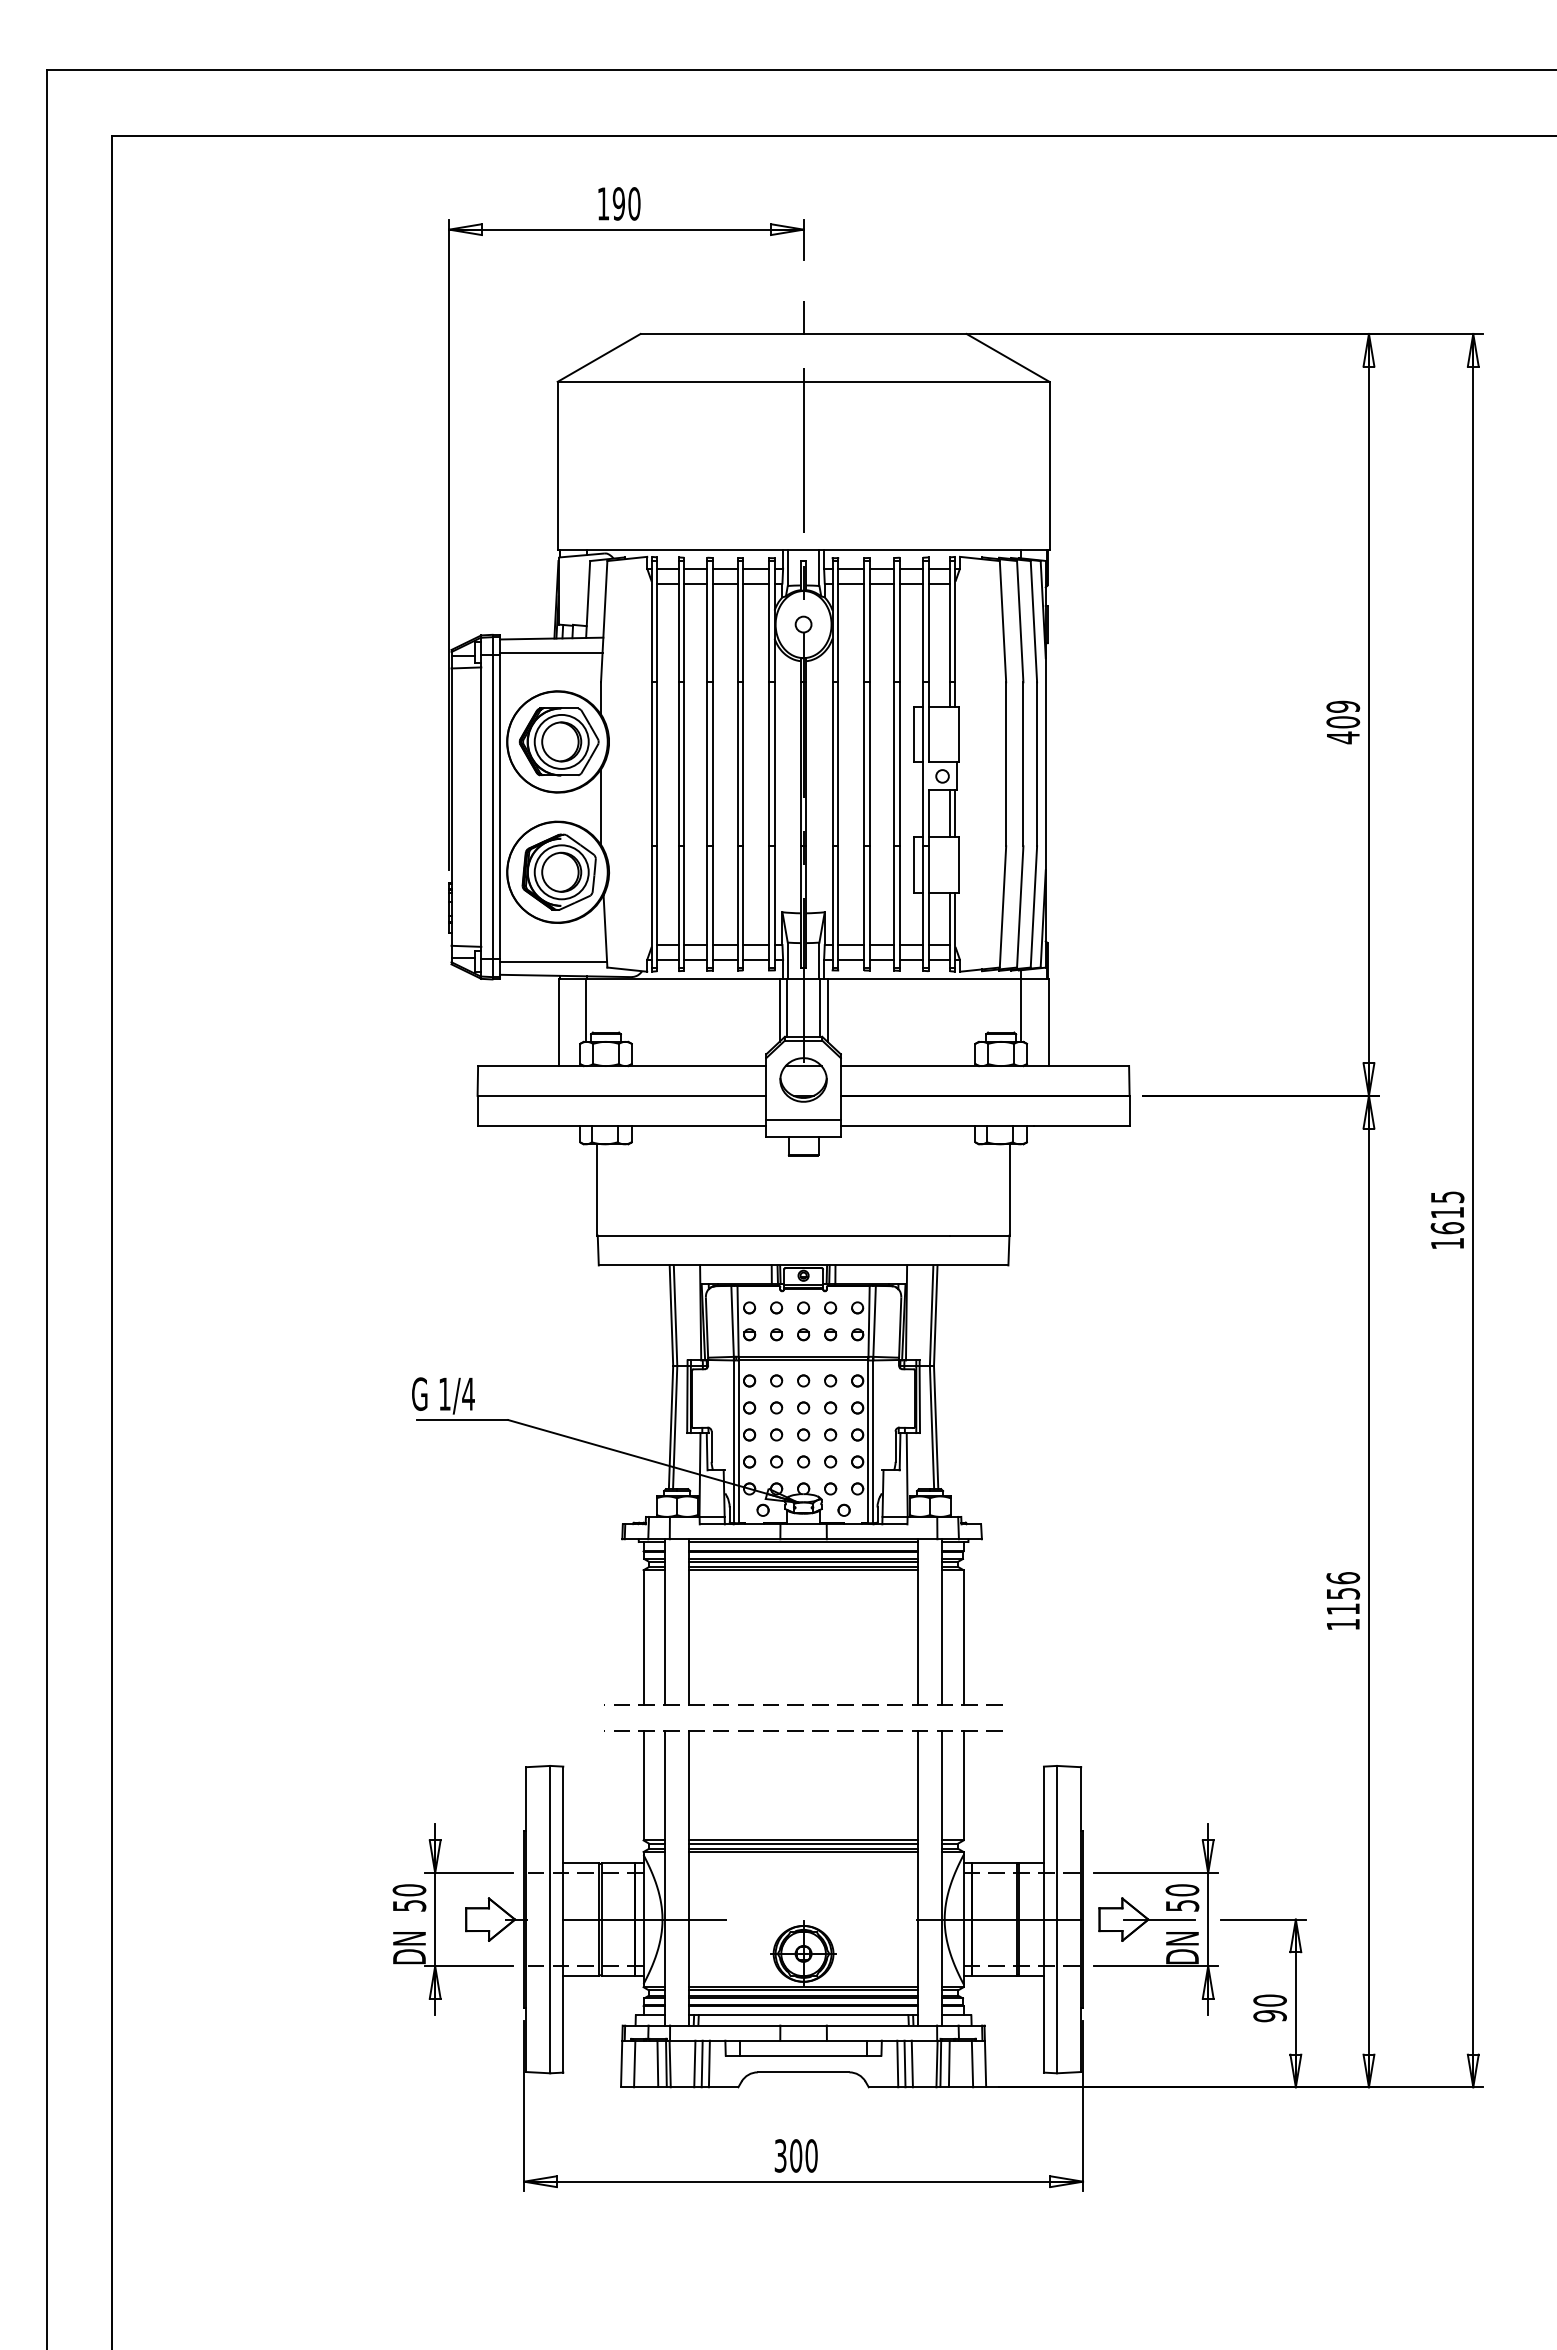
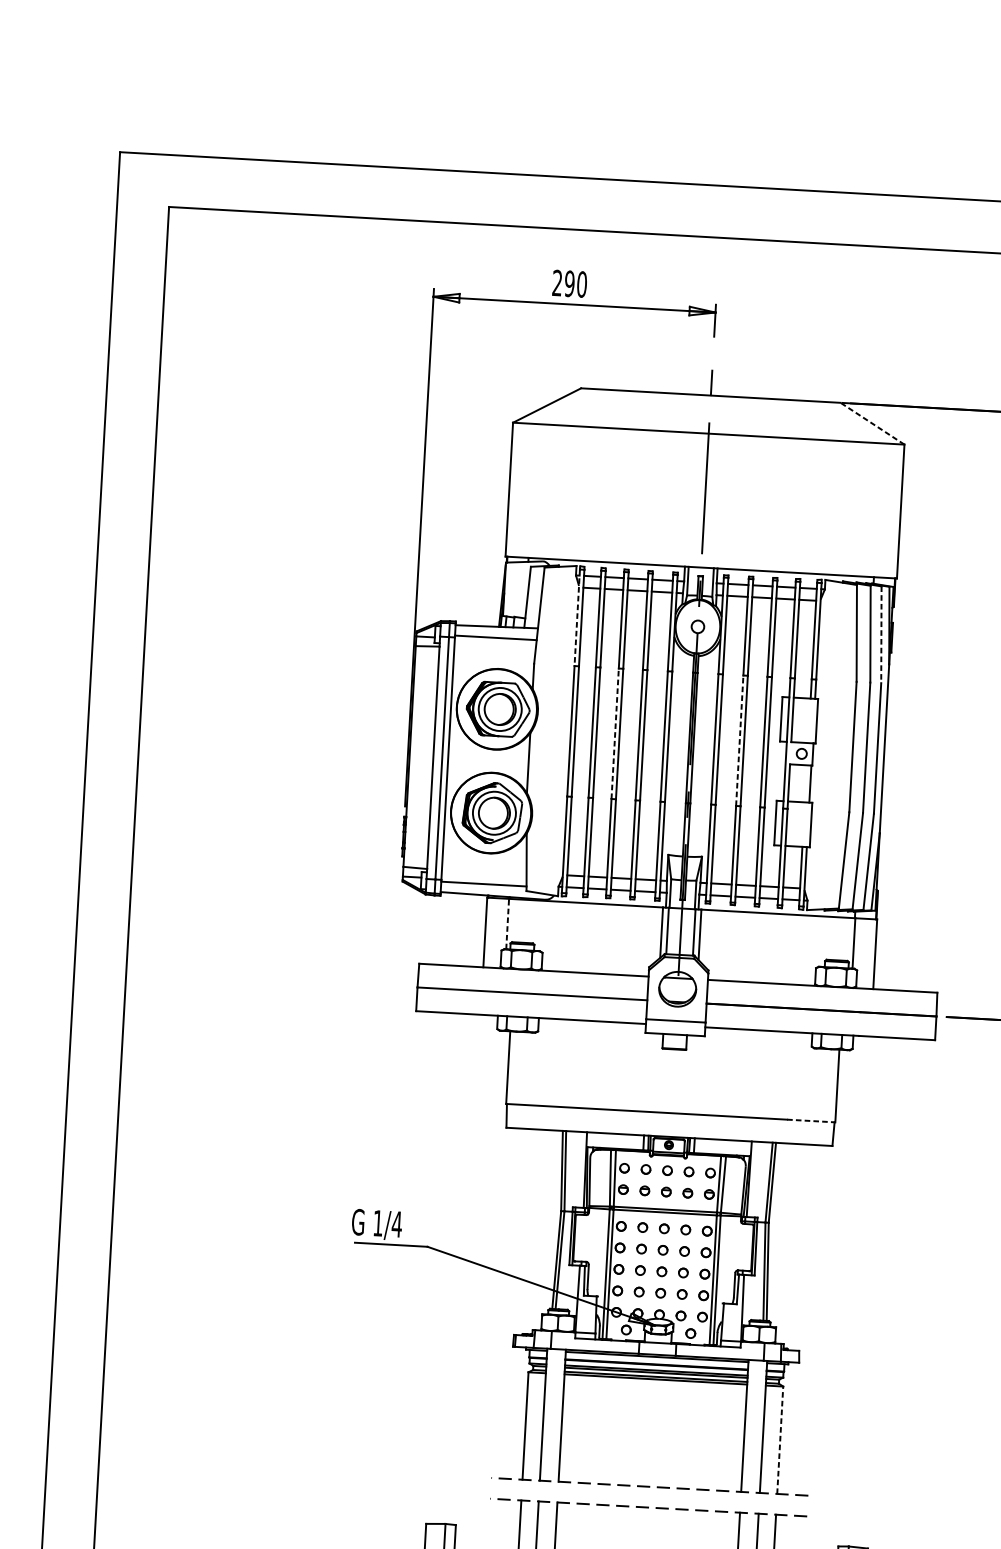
text: (602, 203) -> (556, 282), 190 -> 290
line: (1008, 357) -> (872, 423), solid -> dashed
line: (651, 621) -> (577, 617), solid -> dashed
line: (1033, 621) -> (881, 634), solid -> dashed
line: (707, 764) -> (615, 733), solid -> dashed
line: (863, 764) -> (739, 740), solid -> dashed
line: (949, 813) -> (805, 783), removed
line: (586, 1010) -> (508, 924), solid -> dashed
line: (980, 1235) -> (811, 1120), solid -> dashed
line: (963, 1637) -> (780, 1440), solid -> dashed

